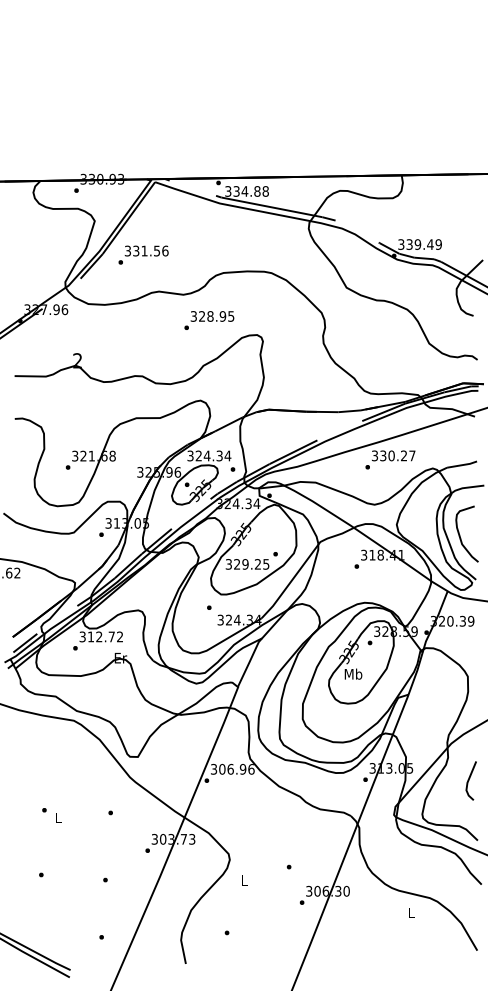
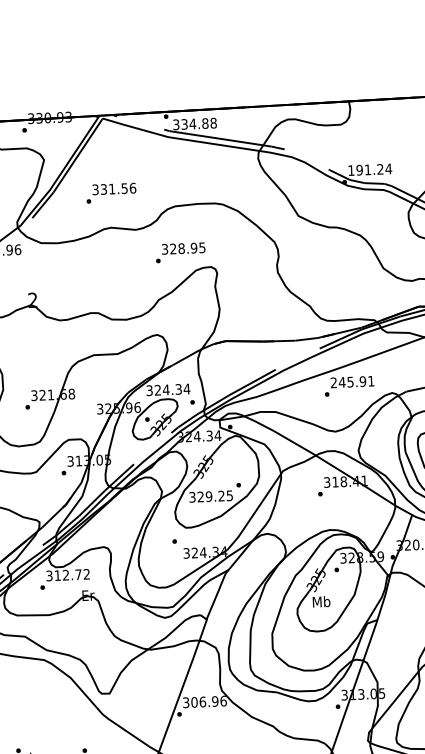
text: (420, 244) -> (370, 169), 339.49 -> 191.24
text: (143, 254) -> (111, 192), moved
text: (209, 320) -> (180, 252), moved
text: (393, 455) -> (352, 381), 330.27 -> 245.91

